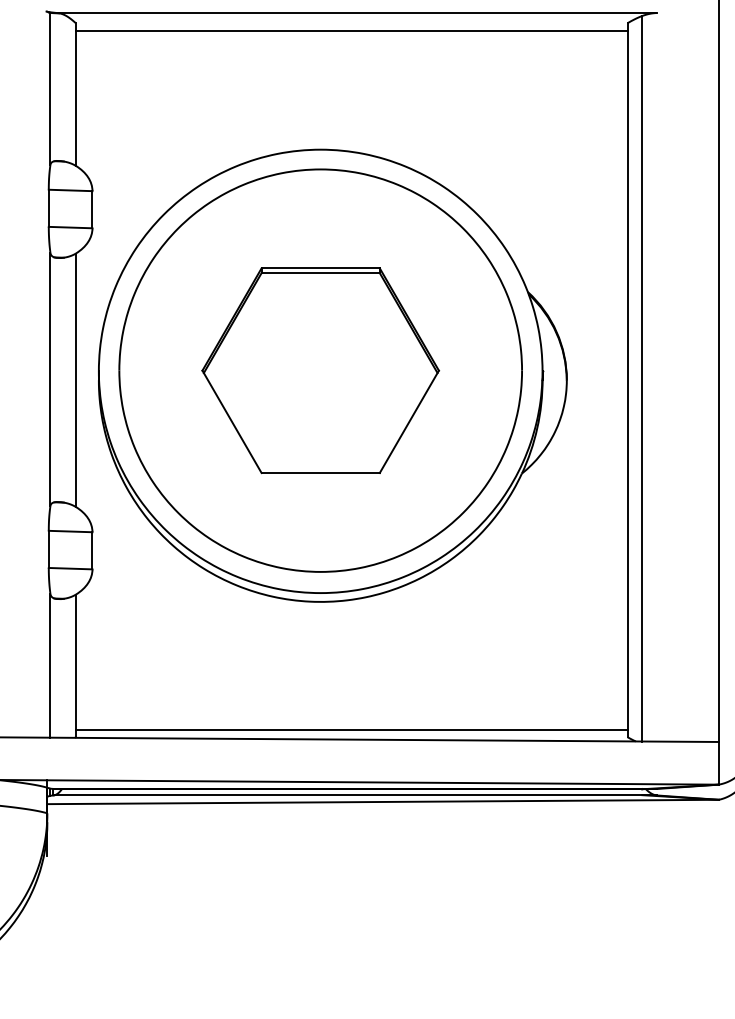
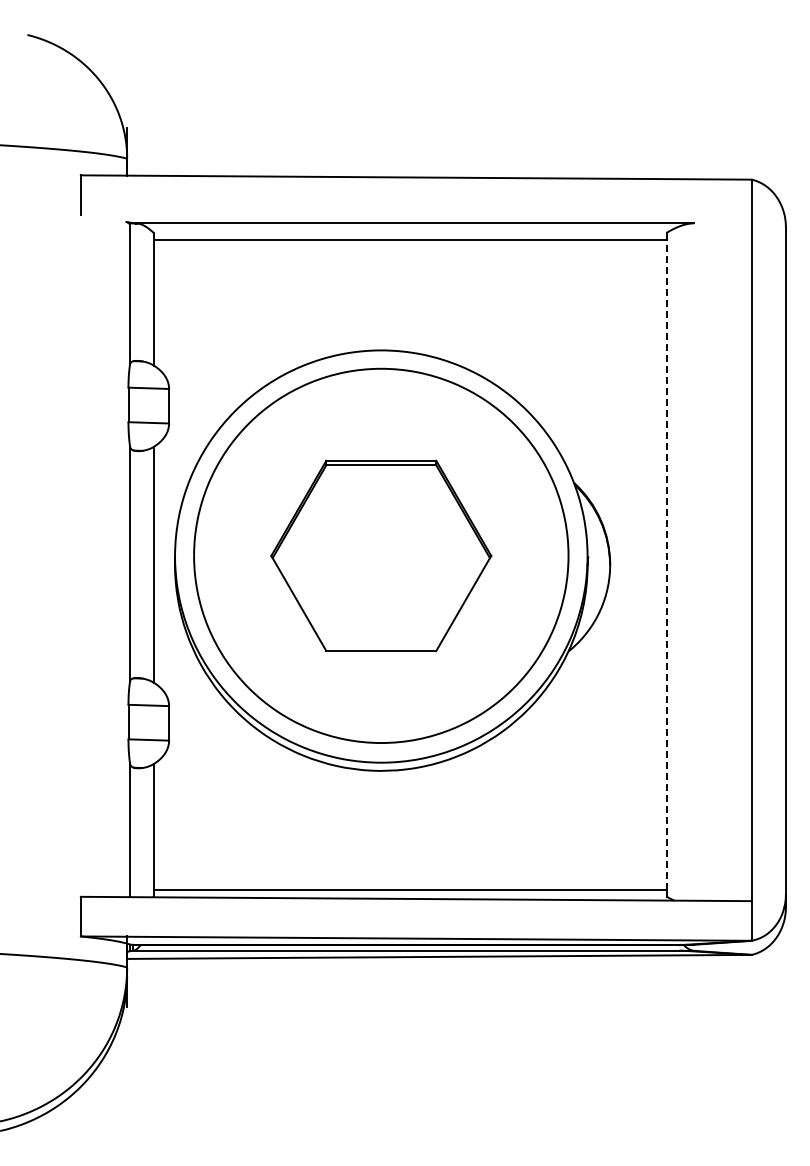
line: (642, 378) -> (680, 563), removed
line: (627, 379) -> (666, 564), solid -> dashed

